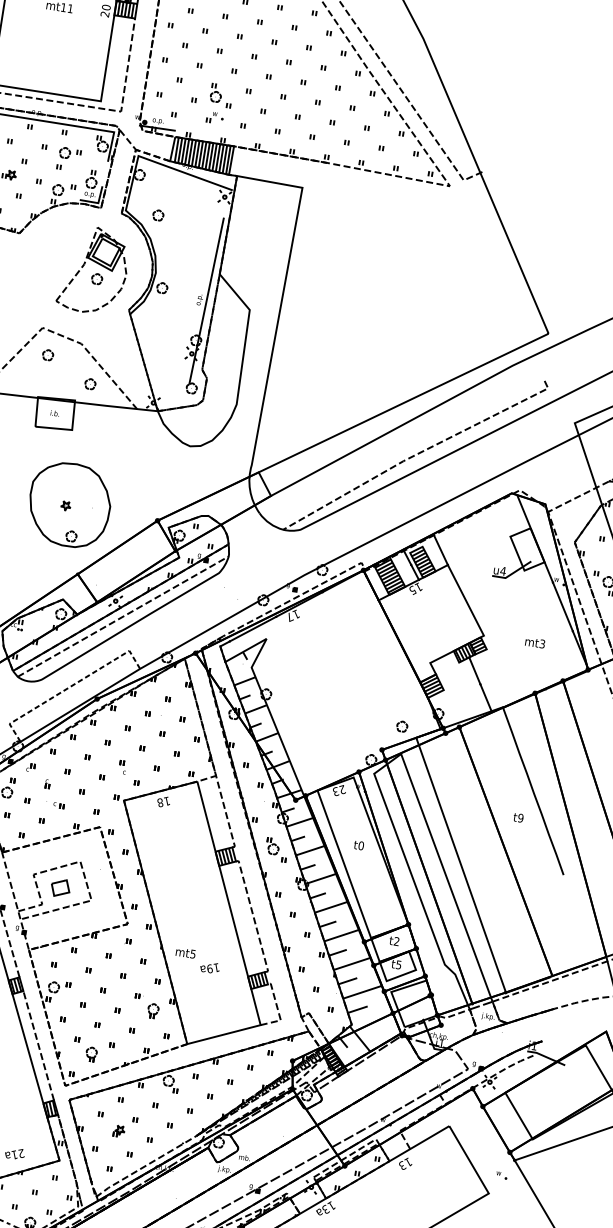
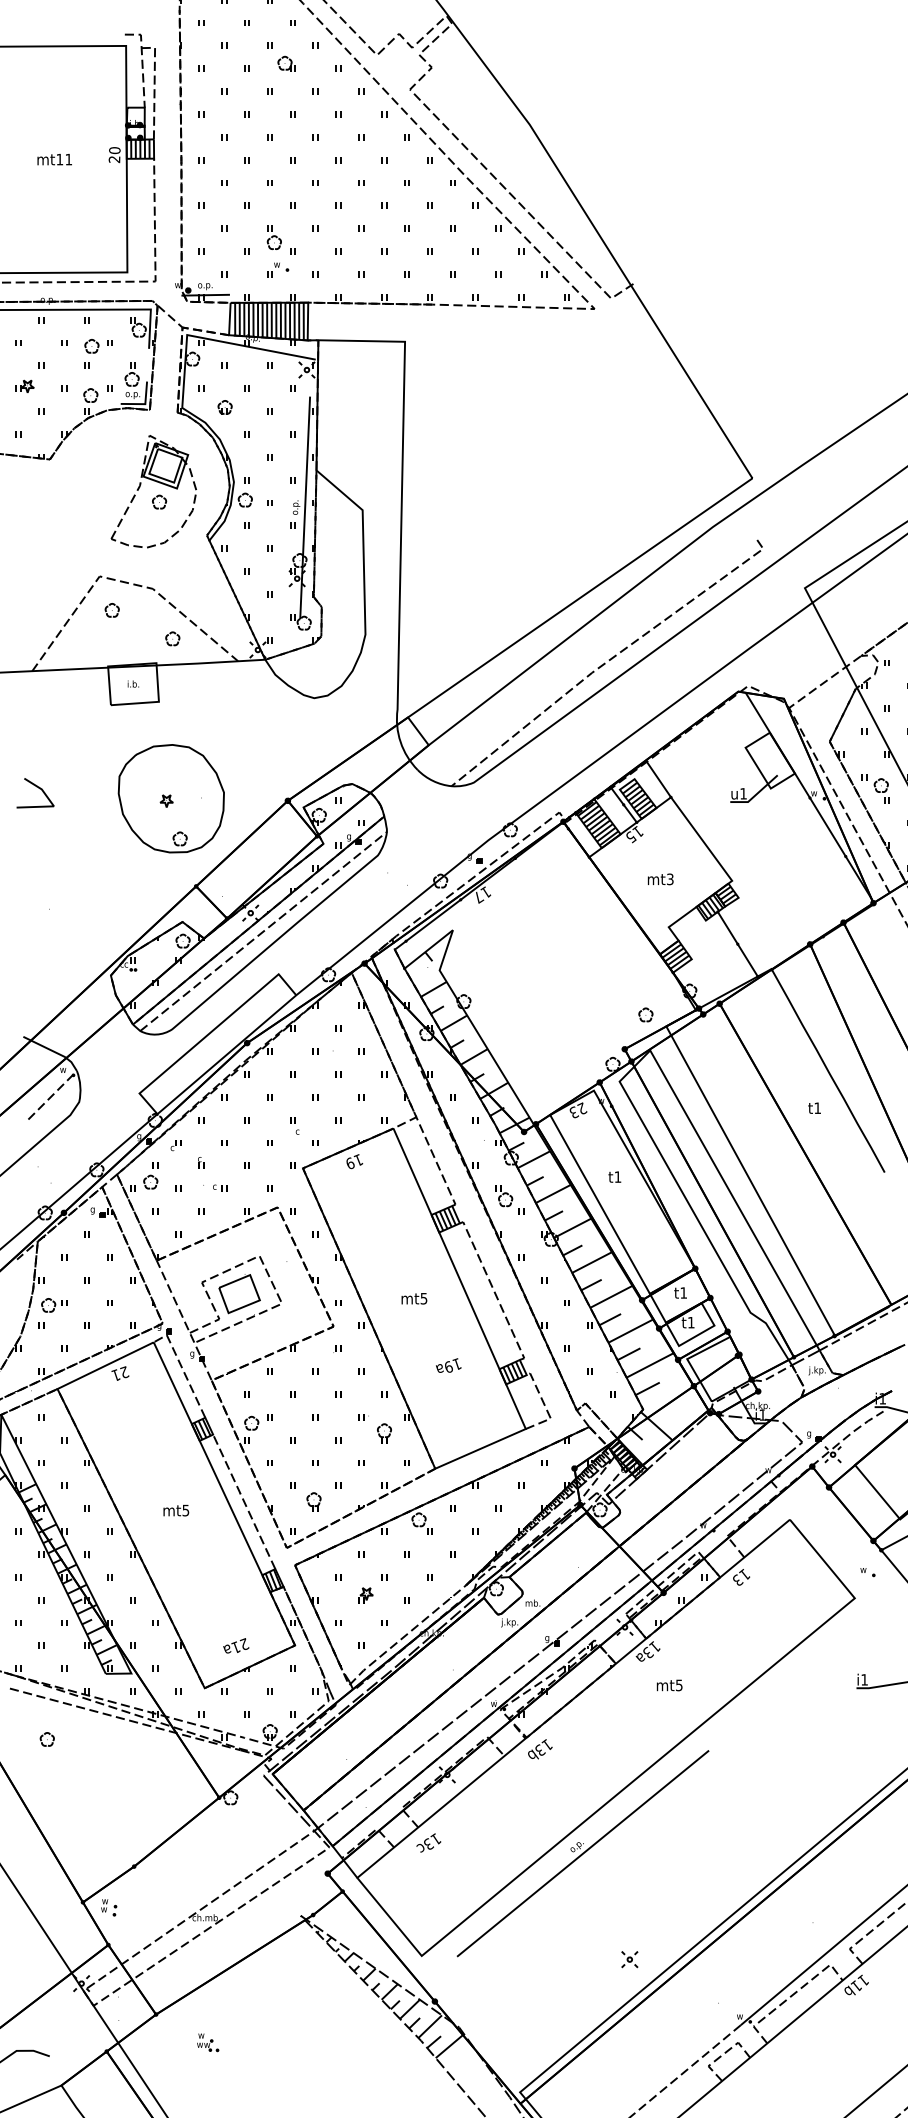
hatch: (165, 281) -> (248, 491), added
text: (503, 571) -> (743, 793), u4 -> u1
text: (535, 642) -> (660, 879), moved
line: (69, 687) -> (209, 1033), dashed -> solid
text: (160, 802) -> (350, 1163), 18 -> 19
text: (520, 818) -> (817, 1108), t9 -> t1
text: (360, 845) -> (617, 1176), t0 -> t1
part: (60, 888) -> (239, 1294), size x1.67
text: (396, 941) -> (683, 1292), t2 -> t1
text: (185, 952) -> (414, 1298), moved
text: (399, 964) -> (691, 1322), t5 -> t1

